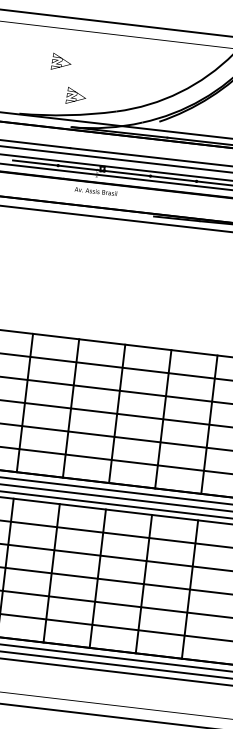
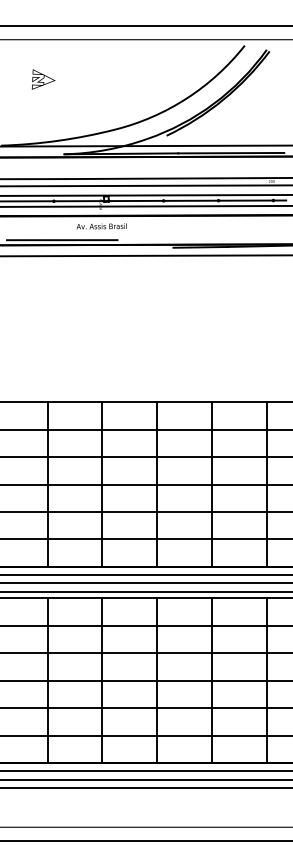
part: (76, 96) -> (65, 117), removed
line: (60, 199) -> (61, 240), added

